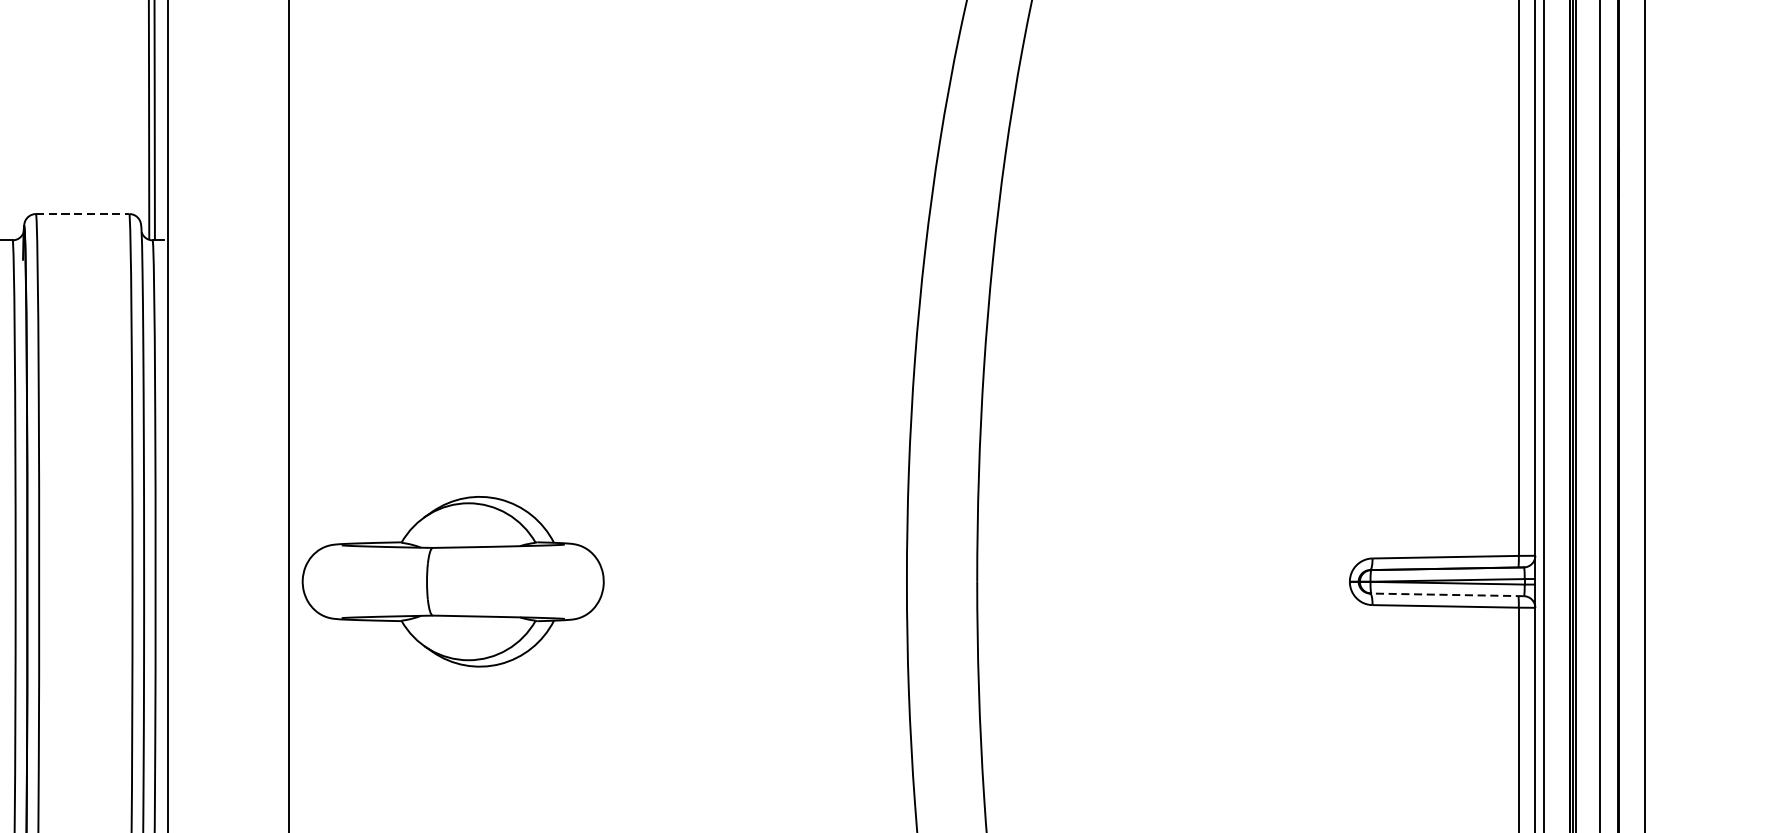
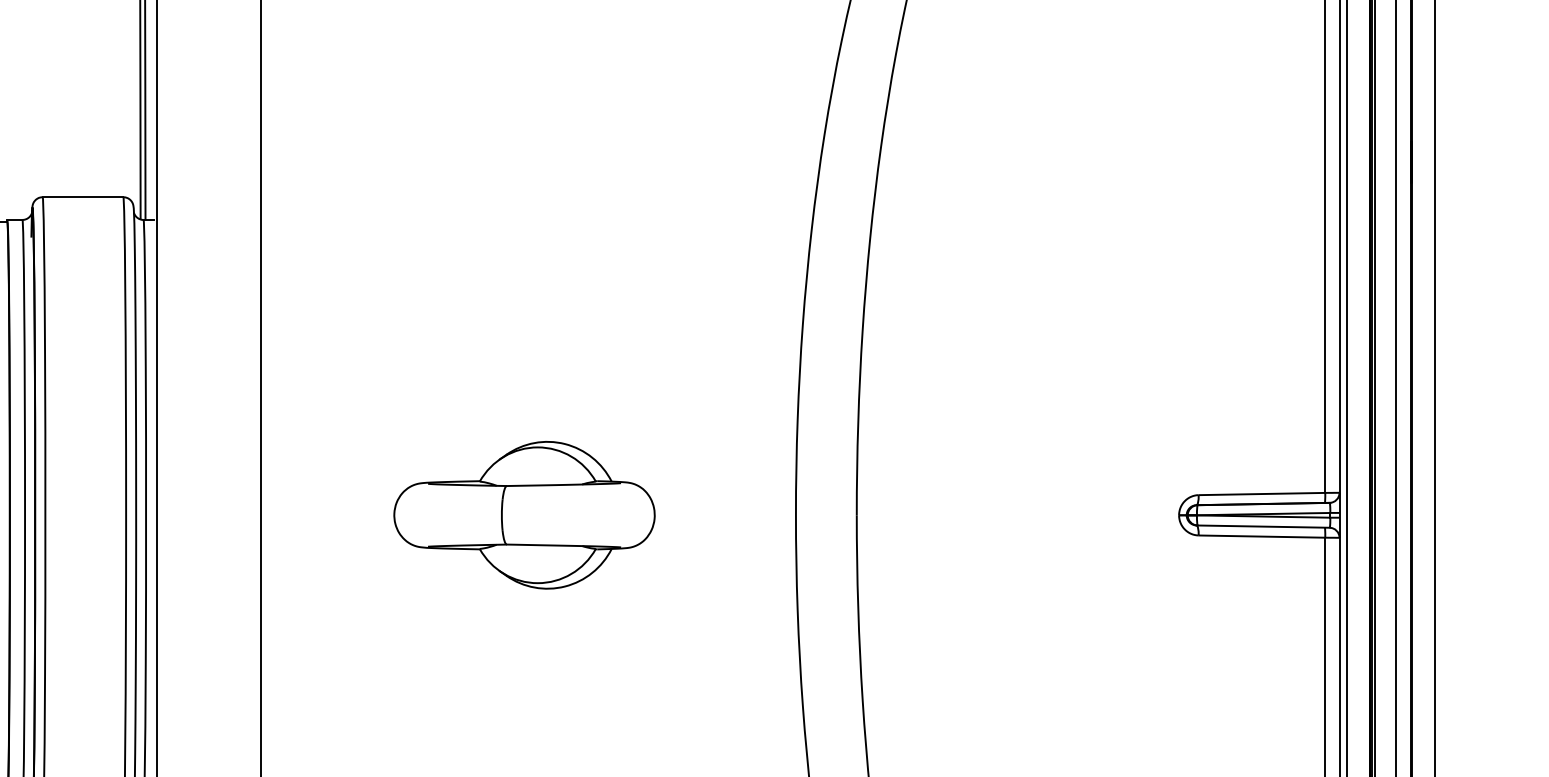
line: (83, 214) -> (83, 197), dashed -> solid
part: (453, 582) -> (524, 515), moved
line: (1447, 594) -> (1263, 526), dashed -> solid

